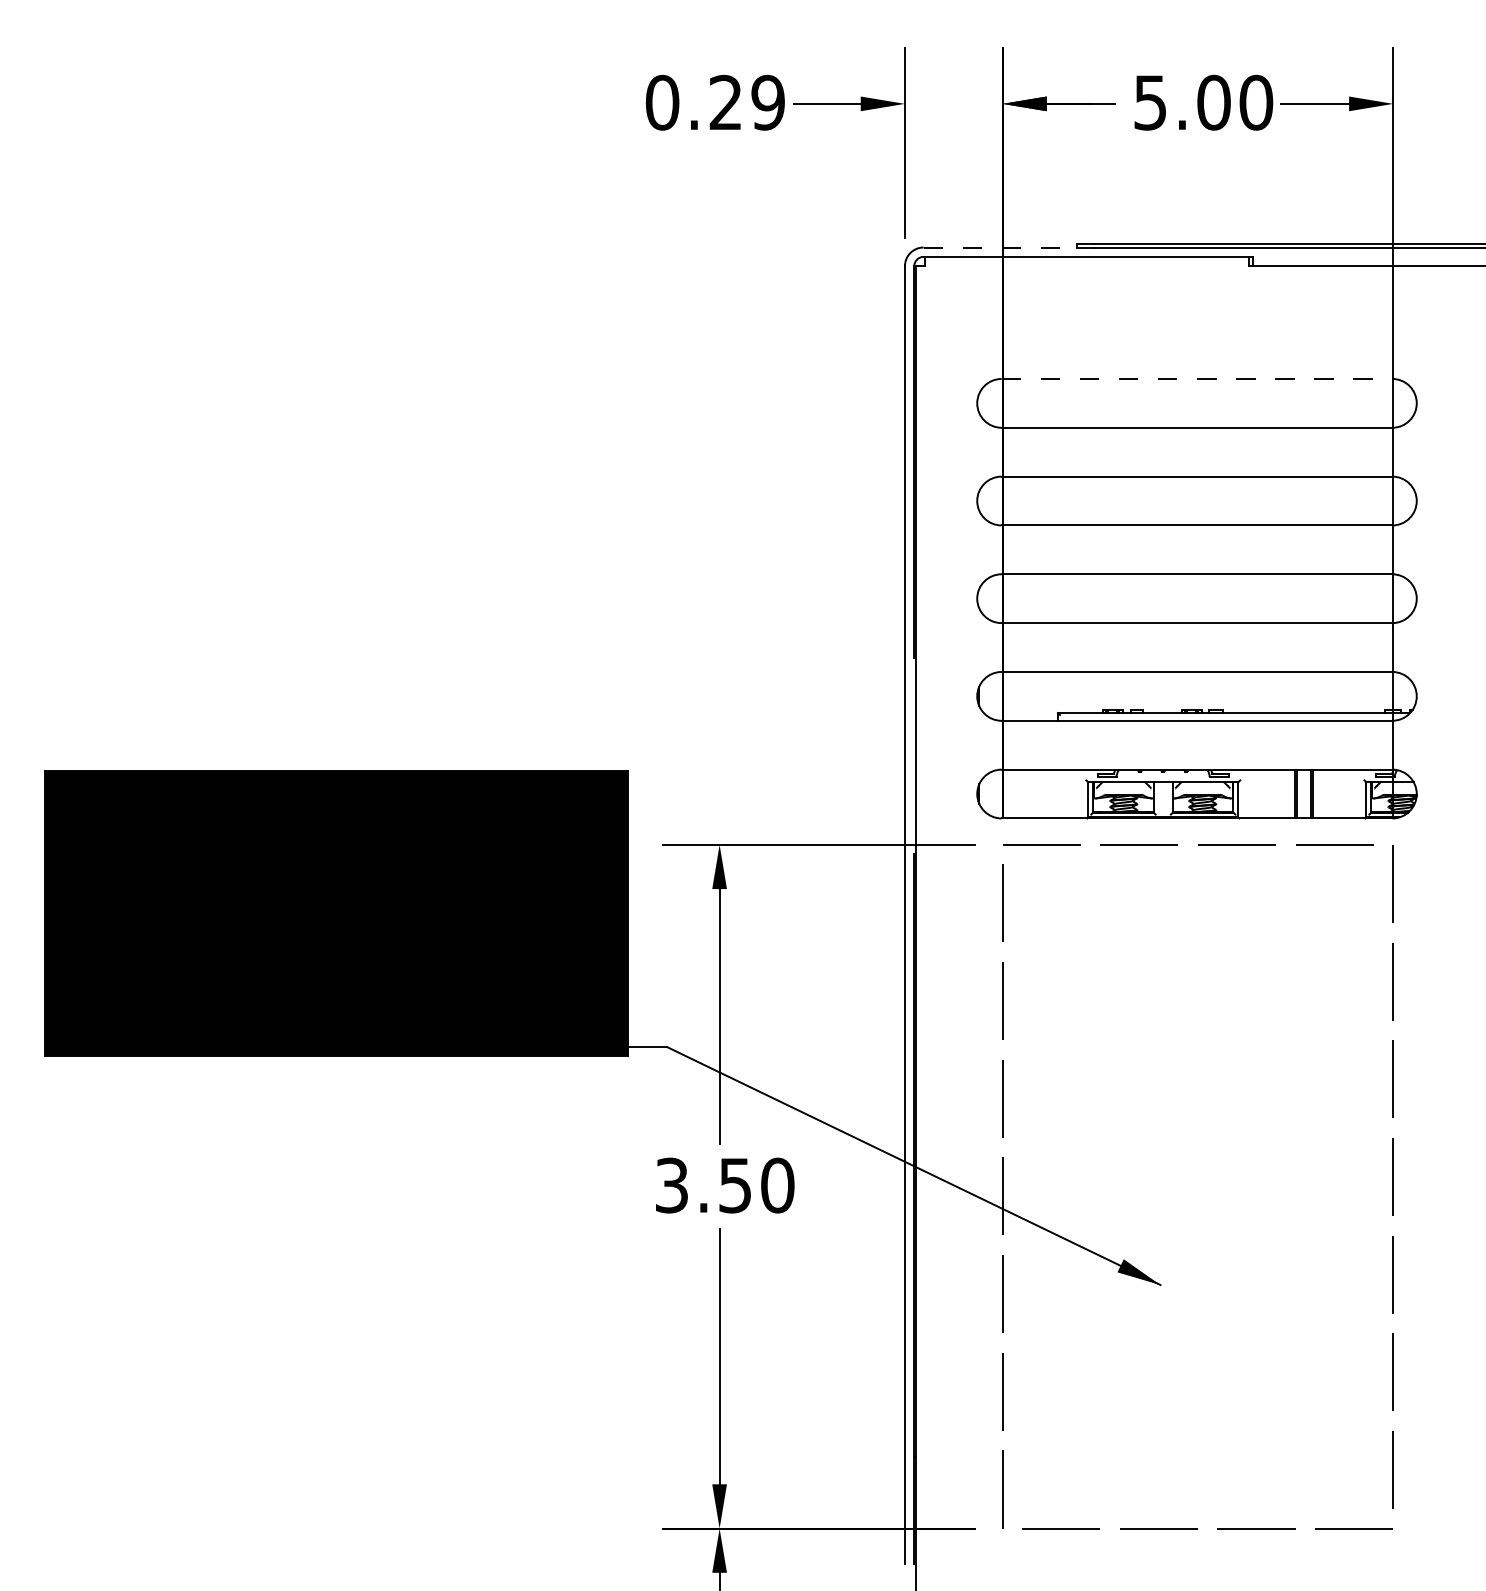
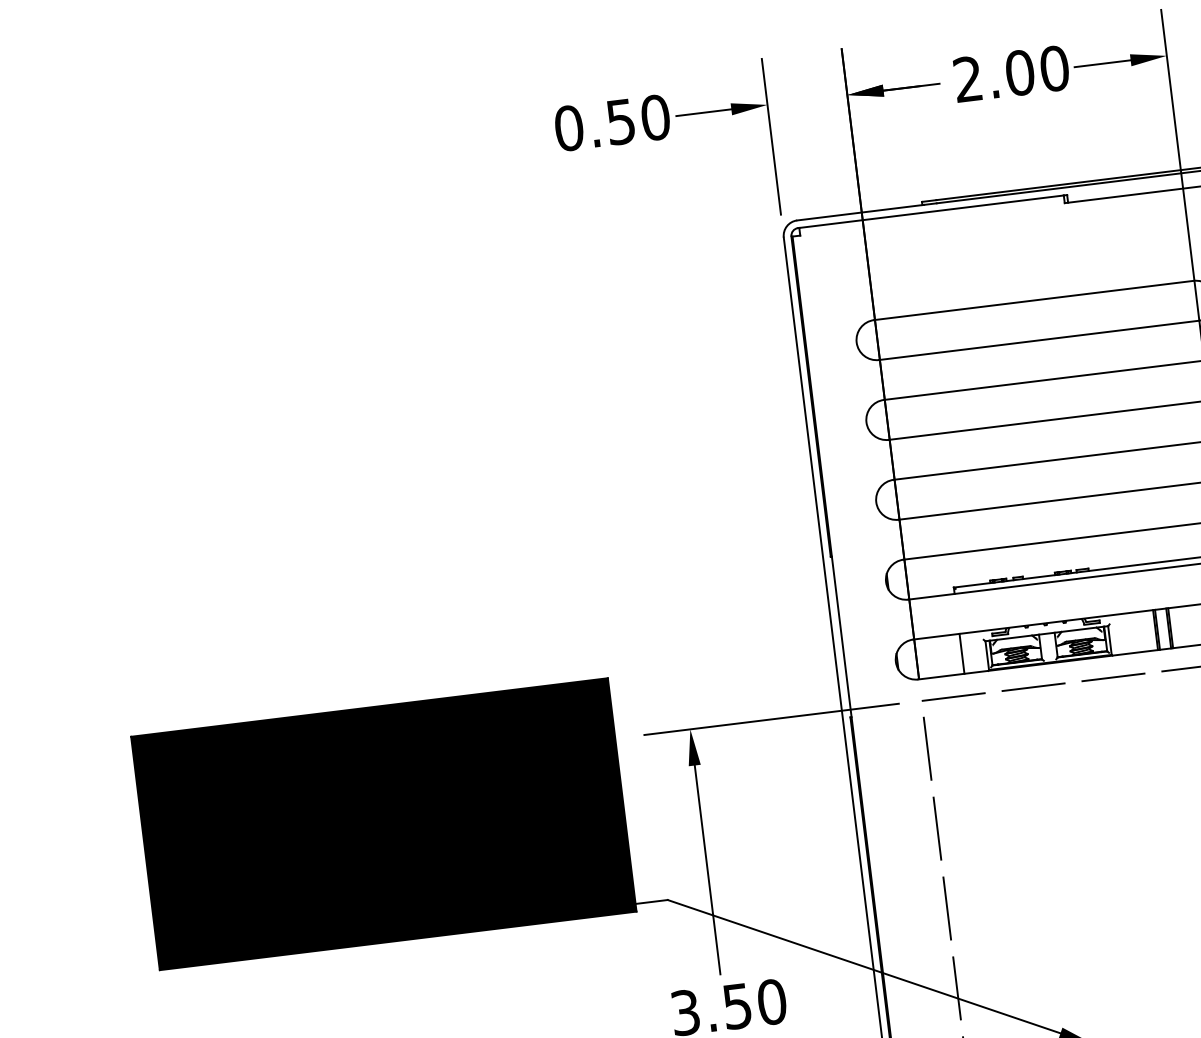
text: (747, 102) -> (638, 119), 0.29 -> 0.50
text: (1149, 102) -> (967, 79), 5.00 -> 2.00
line: (1001, 247) -> (860, 212), dashed -> solid
line: (1197, 378) -> (1034, 300), dashed -> solid
line: (1058, 793) -> (962, 653), added

